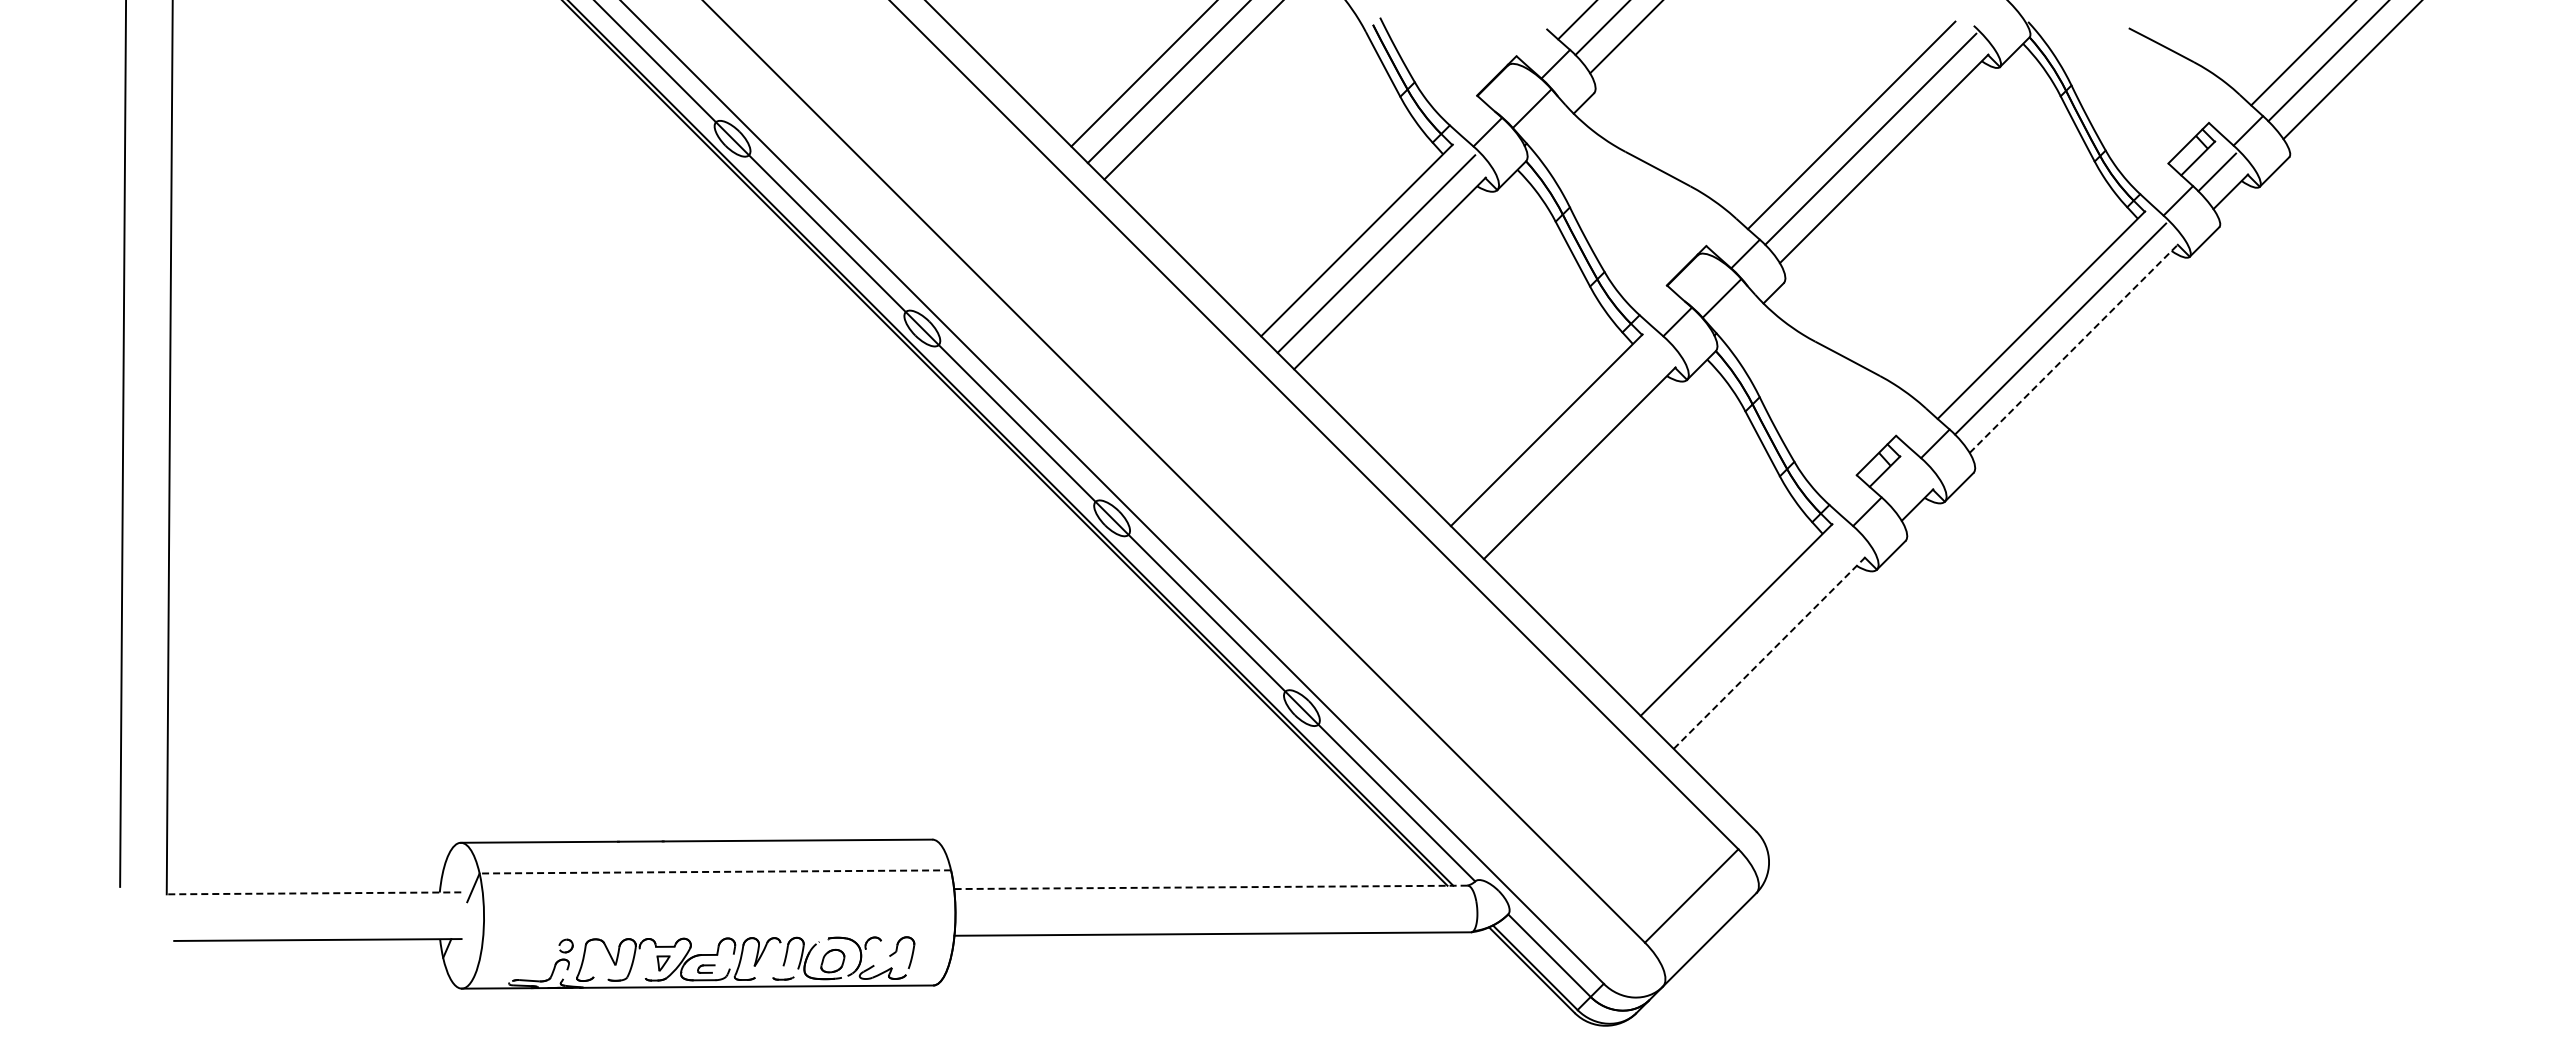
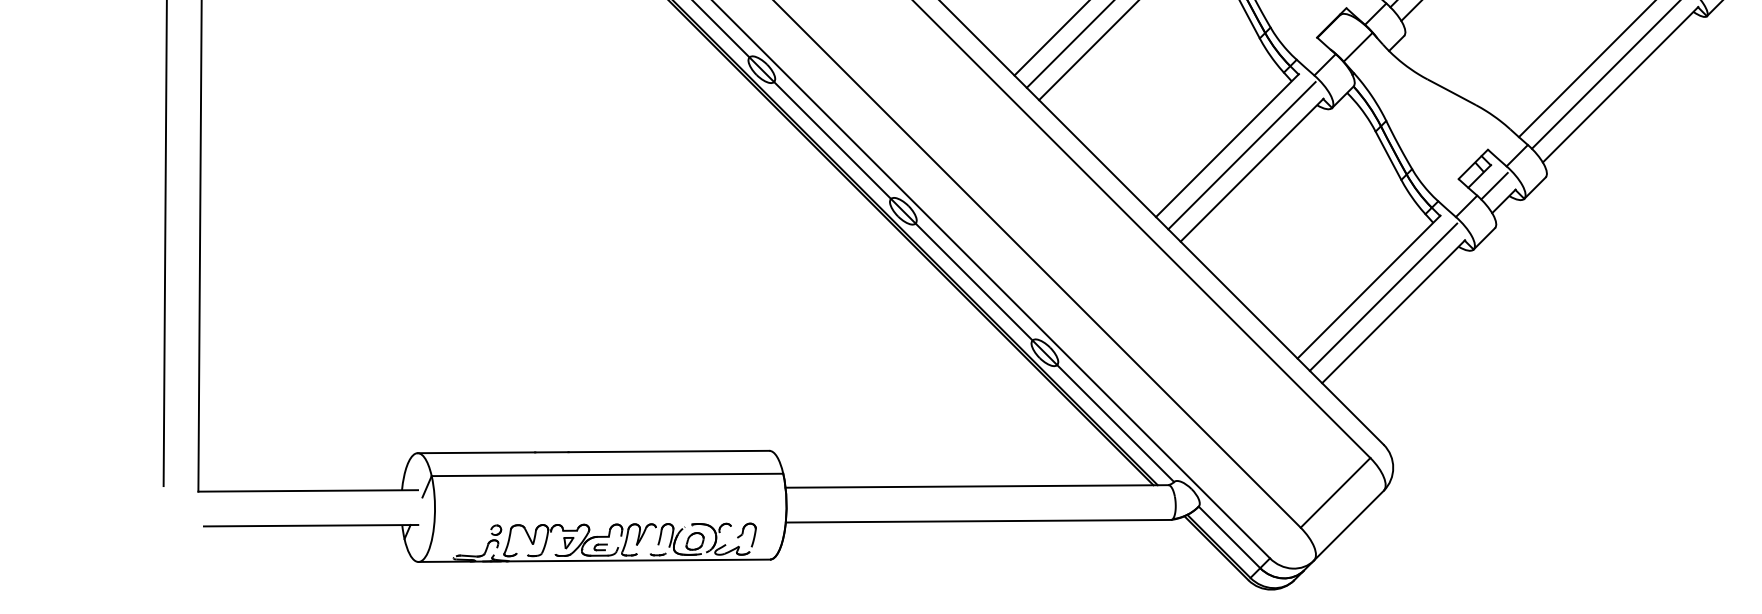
line: (2074, 348) -> (1621, 84), dashed -> solid
line: (1565, 443) -> (1241, 155), added
line: (1904, 484) -> (1494, 186), added
line: (1755, 633) -> (1383, 297), added
line: (1769, 653) -> (1393, 312), dashed -> solid
line: (715, 871) -> (607, 474), dashed -> solid
line: (1210, 887) -> (976, 486), dashed -> solid
line: (313, 893) -> (307, 491), dashed -> solid

